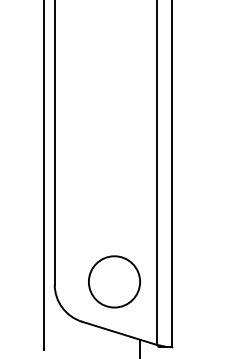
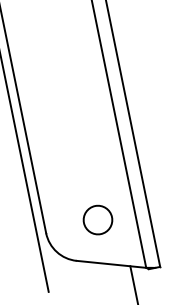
circle: (114, 281) -> (97, 219), size x0.62

